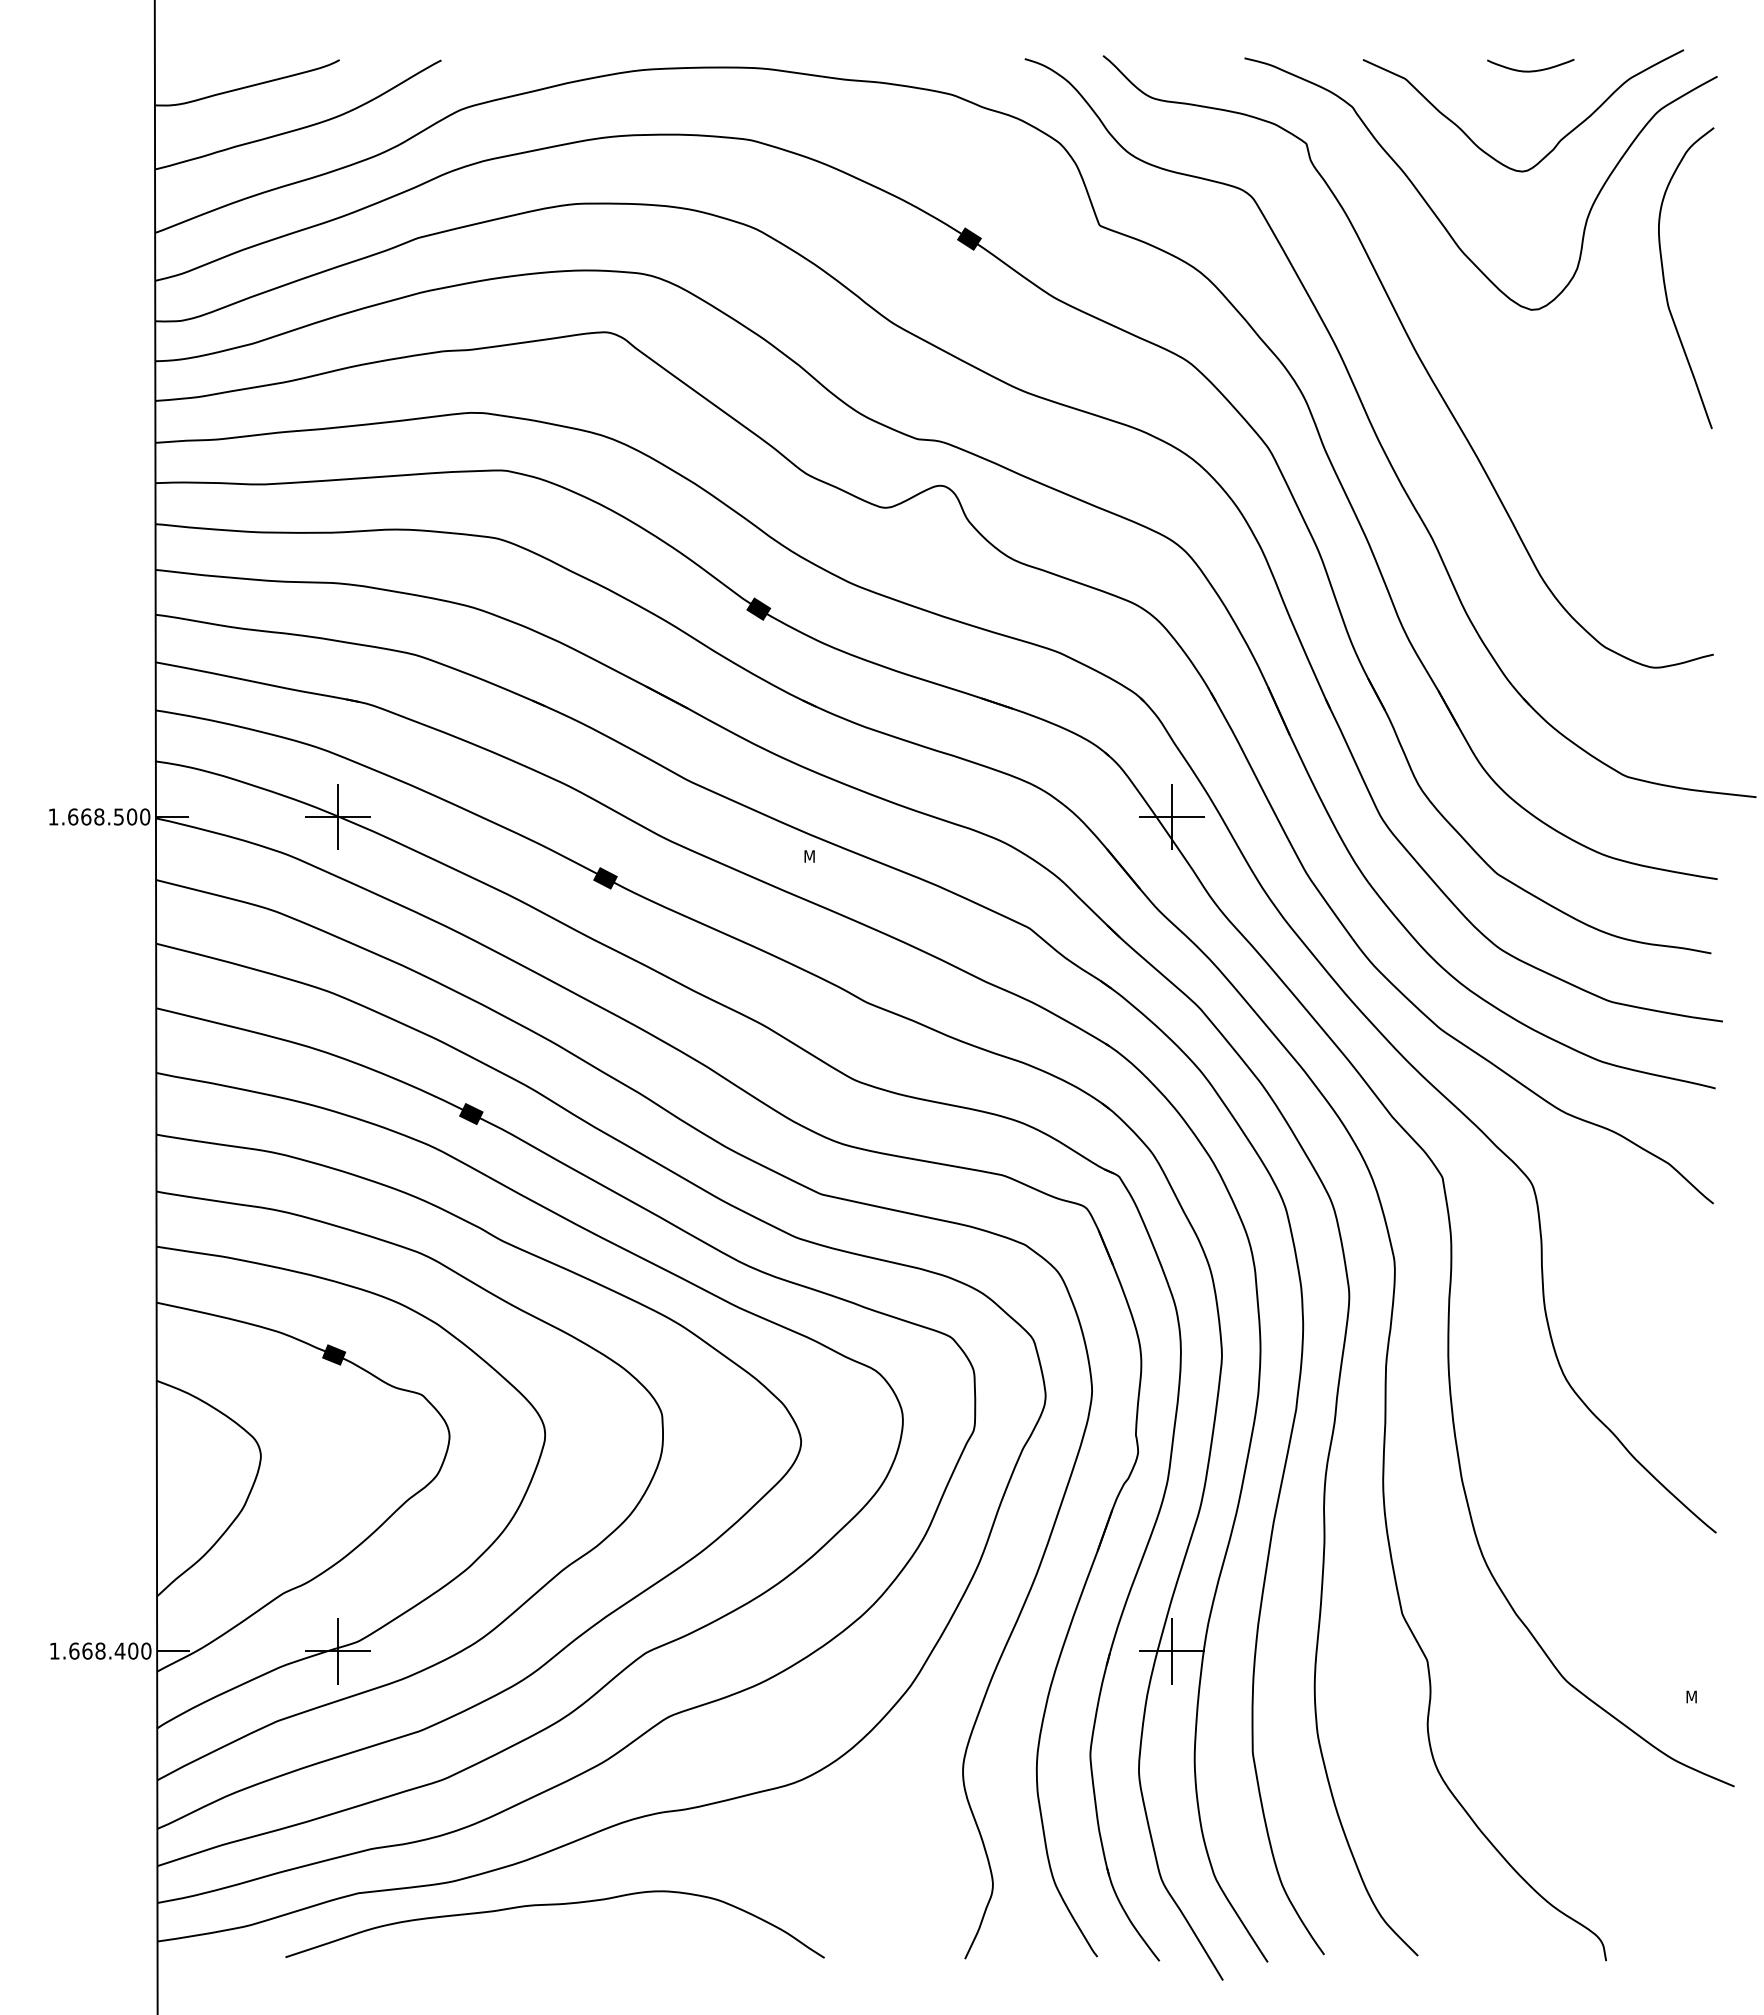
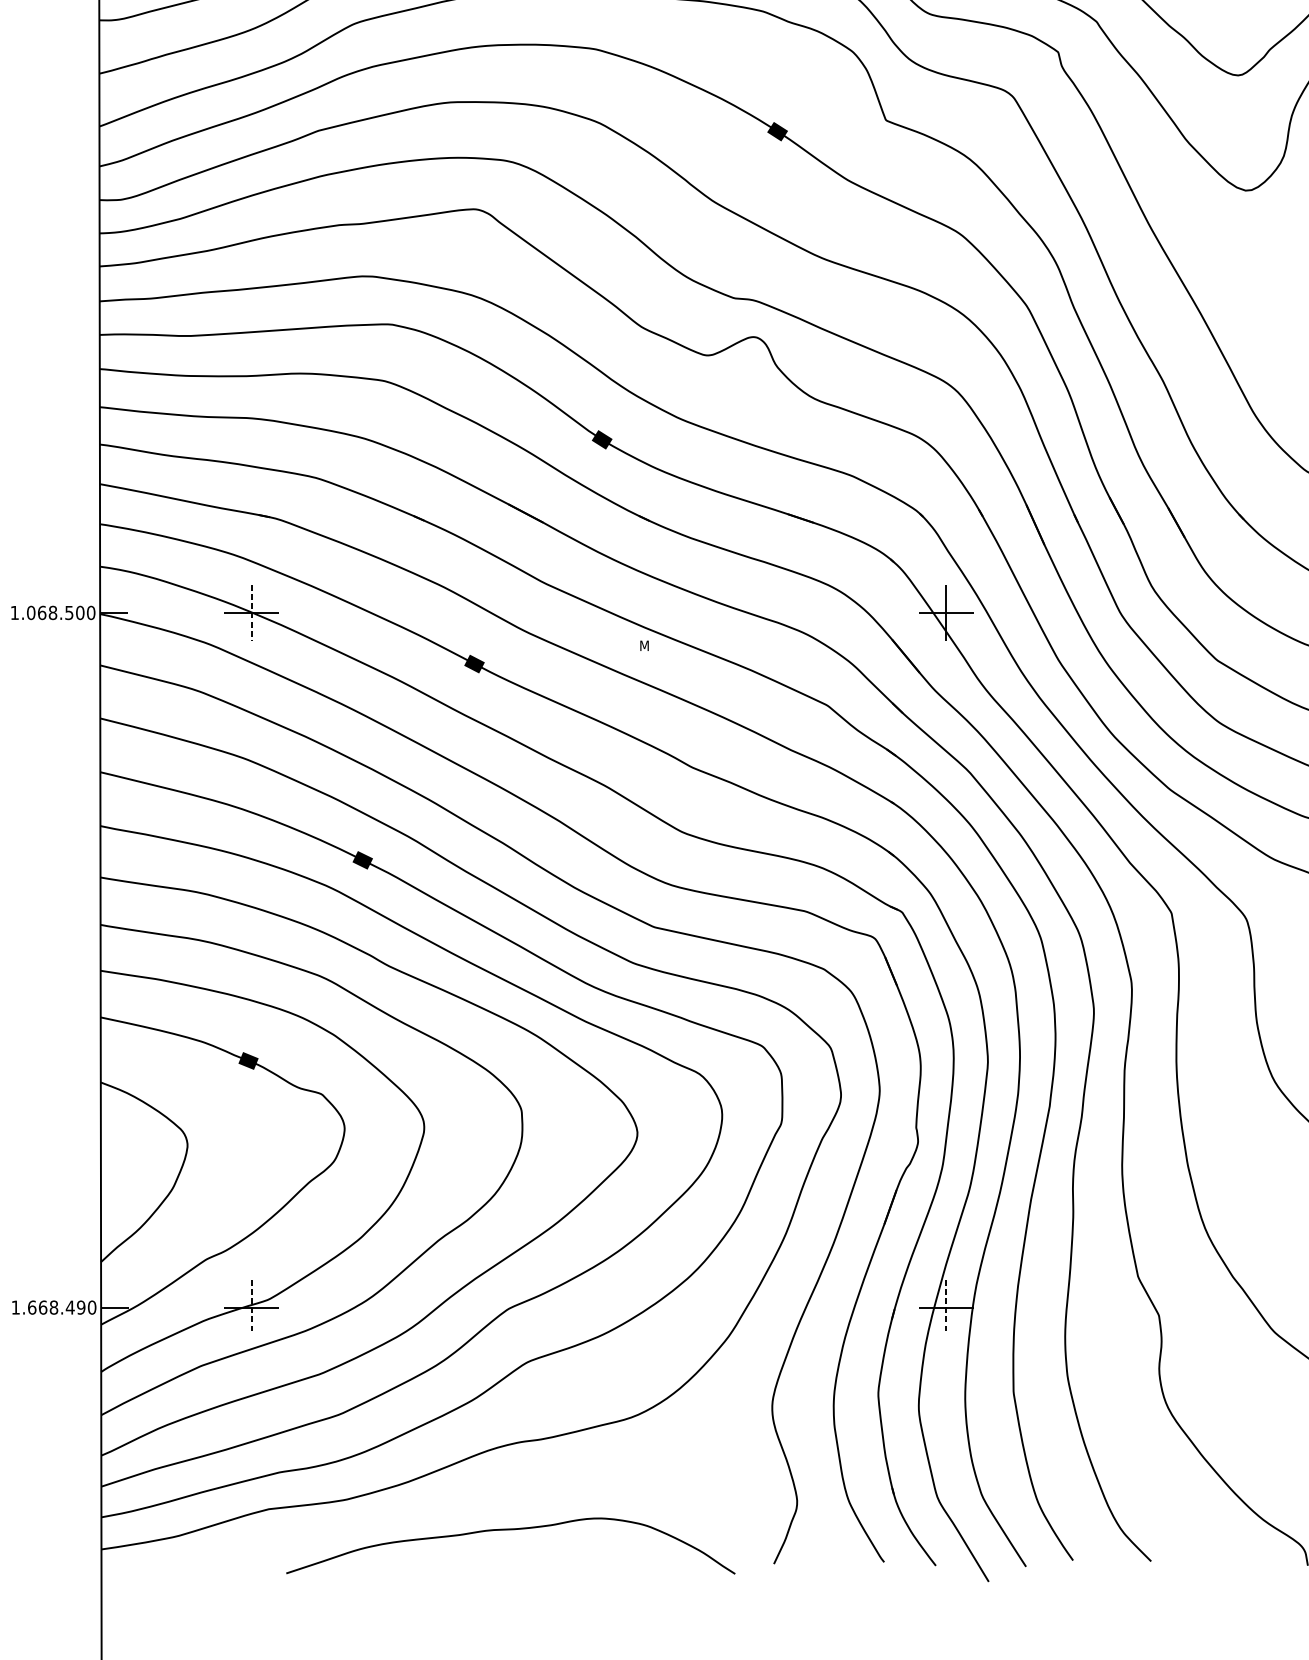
text: (73, 816) -> (31, 612), 1.668.500 -> 1.068.500
line: (337, 817) -> (251, 613), solid -> dashed
text: (133, 1650) -> (81, 1307), 1.668.400 -> 1.668.490
line: (337, 1651) -> (251, 1307), solid -> dashed
line: (1172, 1651) -> (946, 1307), solid -> dashed
curve: (554, 1905) -> (510, 1530), moved

